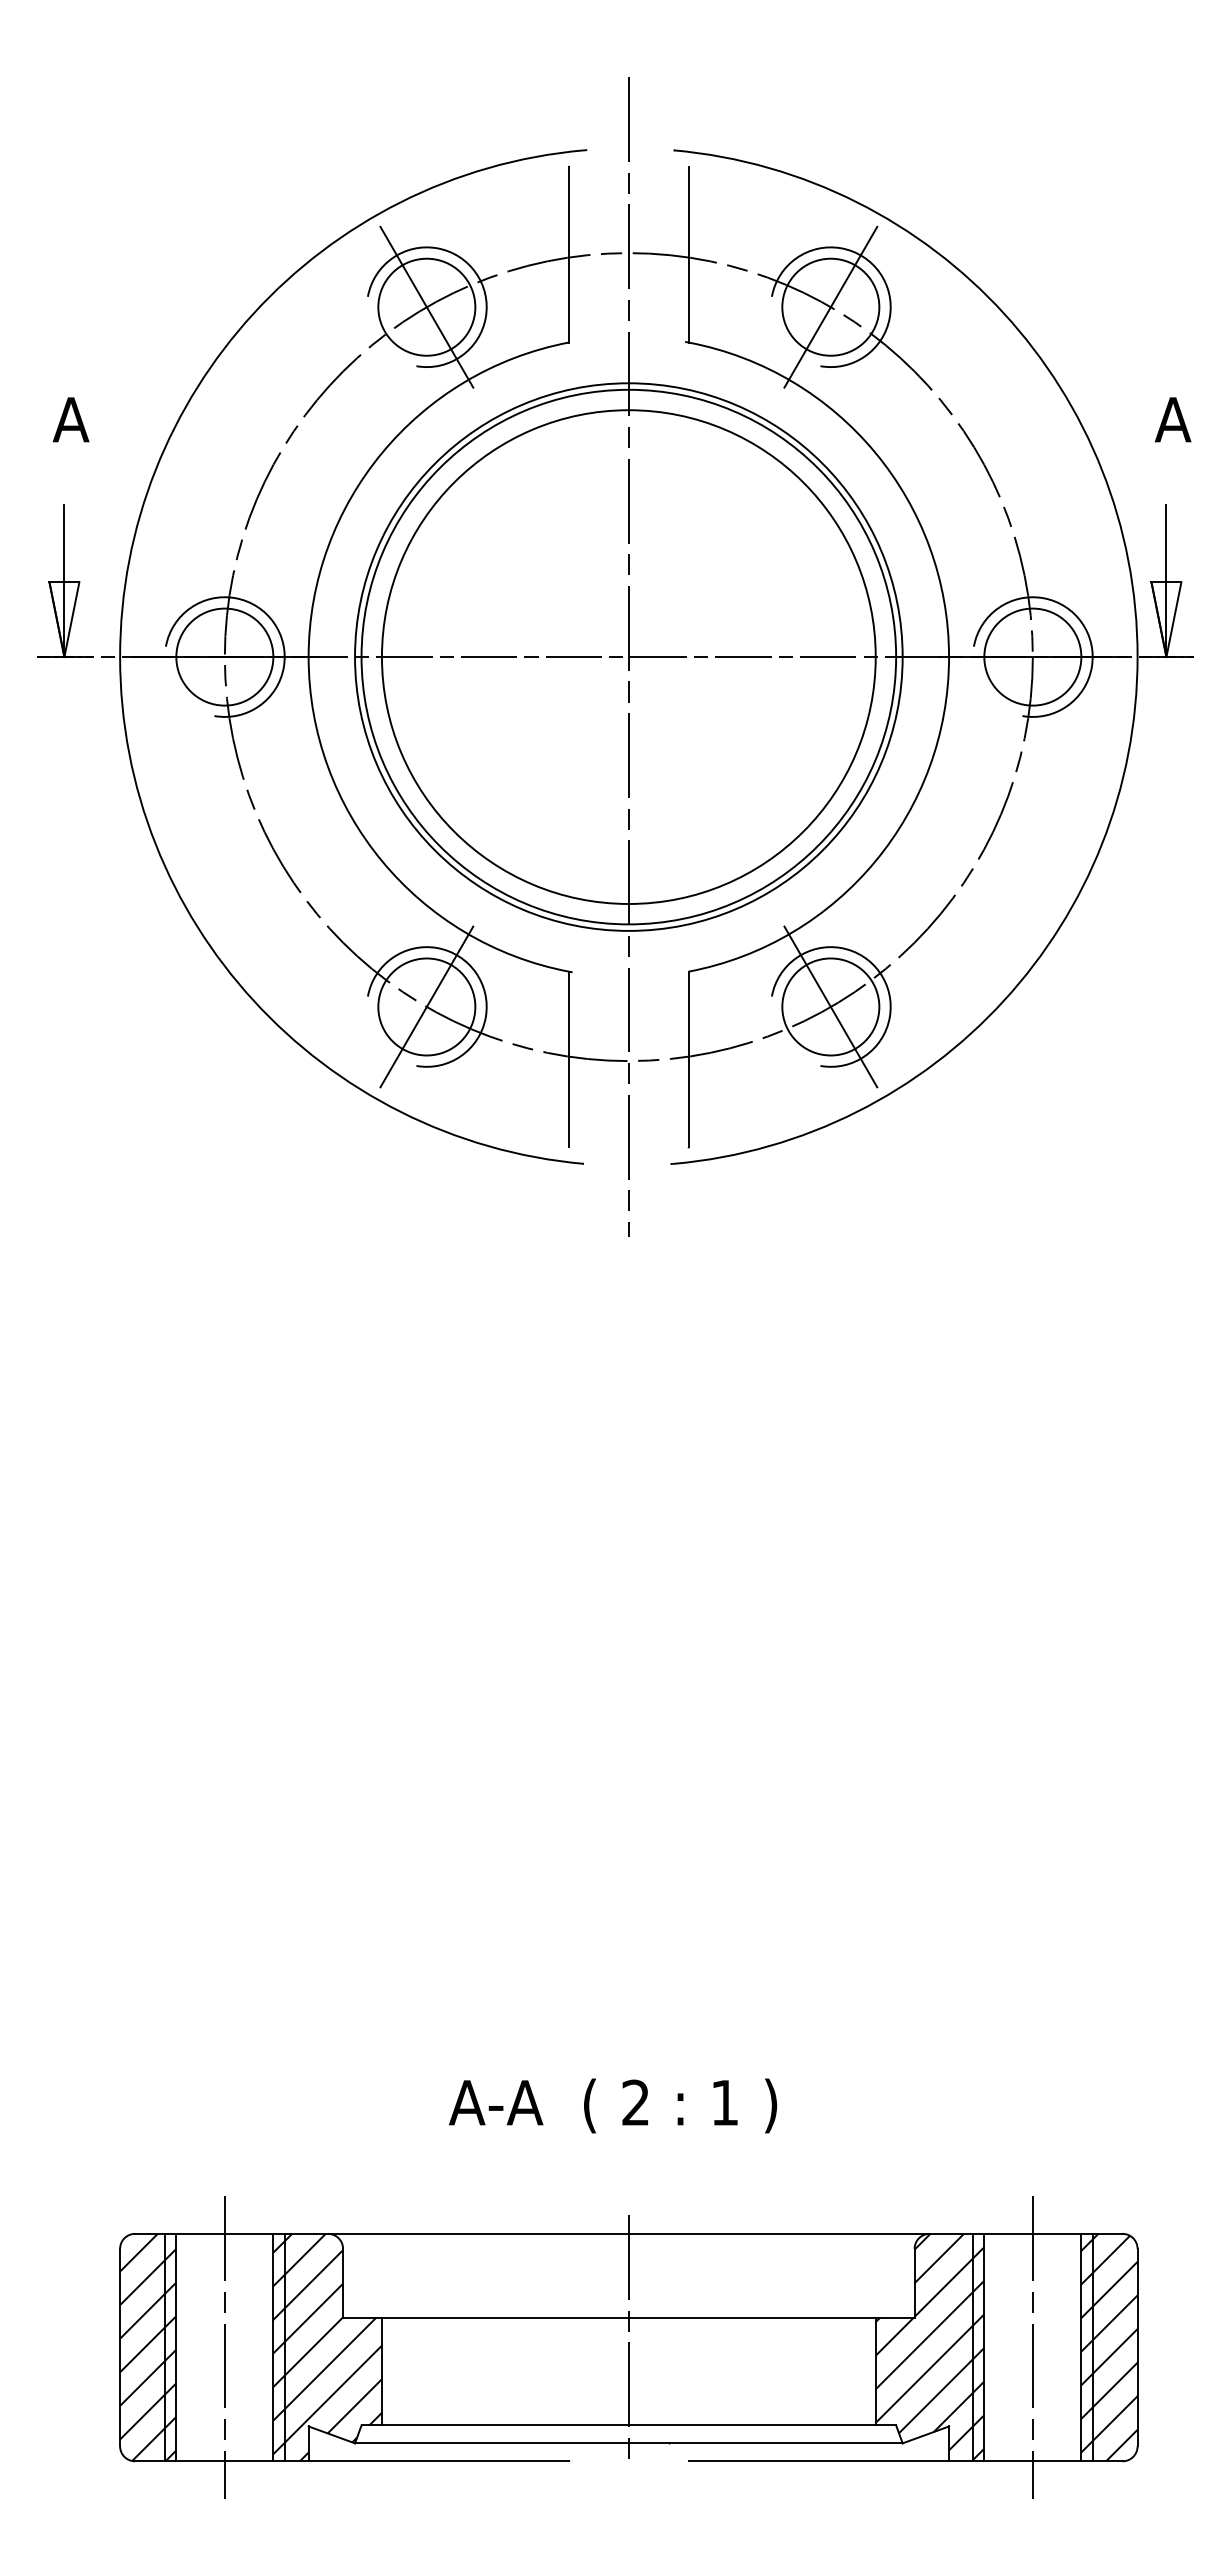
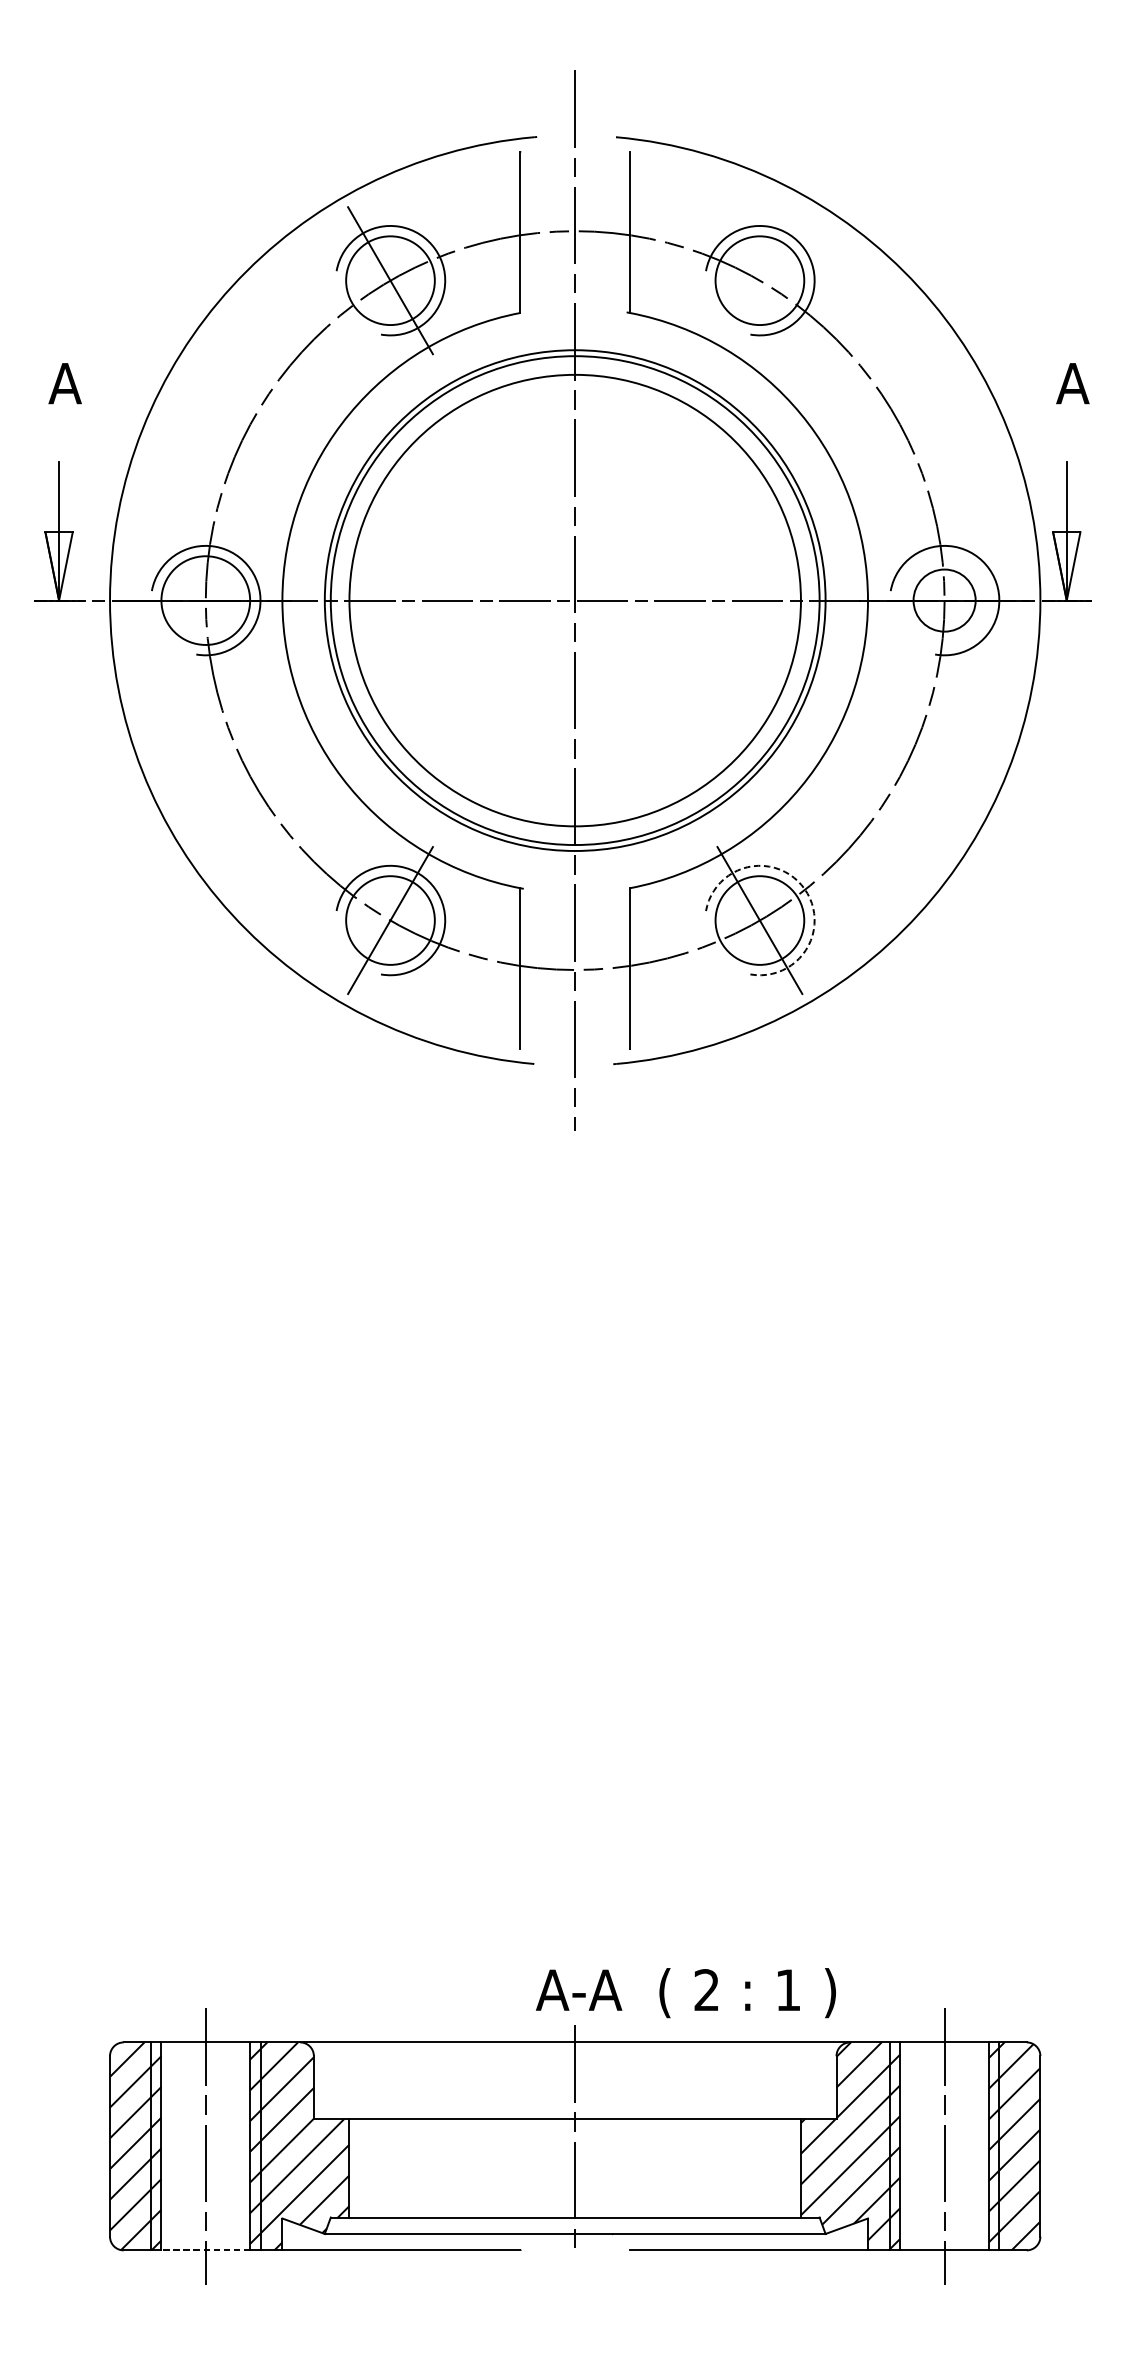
line: (830, 306) -> (759, 280), removed
circle: (1032, 656) -> (944, 600), size x0.7
arc: (879, 972) -> (804, 889), solid -> dashed
text: (613, 2105) -> (686, 1992), moved
line: (224, 2461) -> (205, 2250), solid -> dashed

